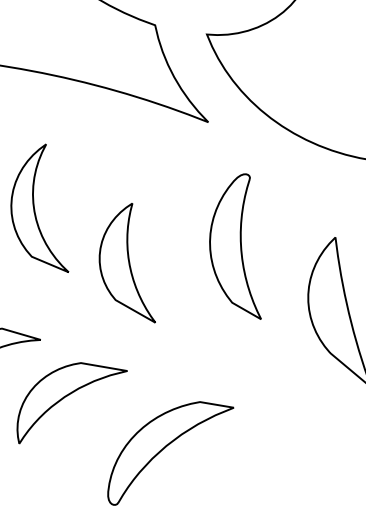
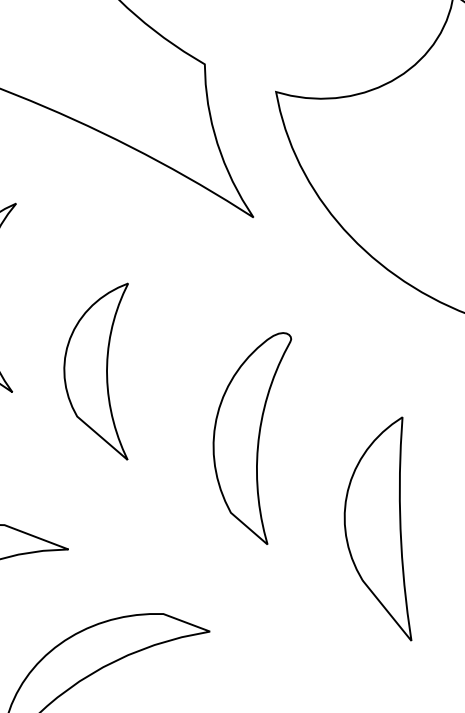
part: (235, 246) -> (251, 433), moved
part: (126, 263) -> (102, 367), moved

